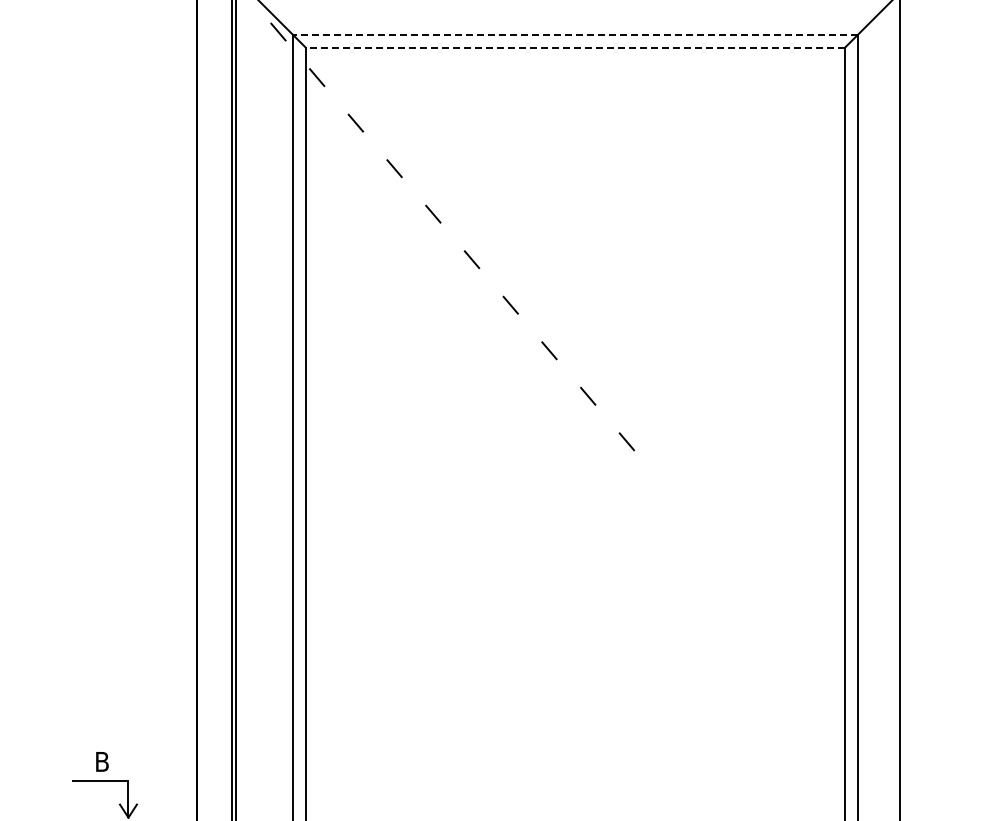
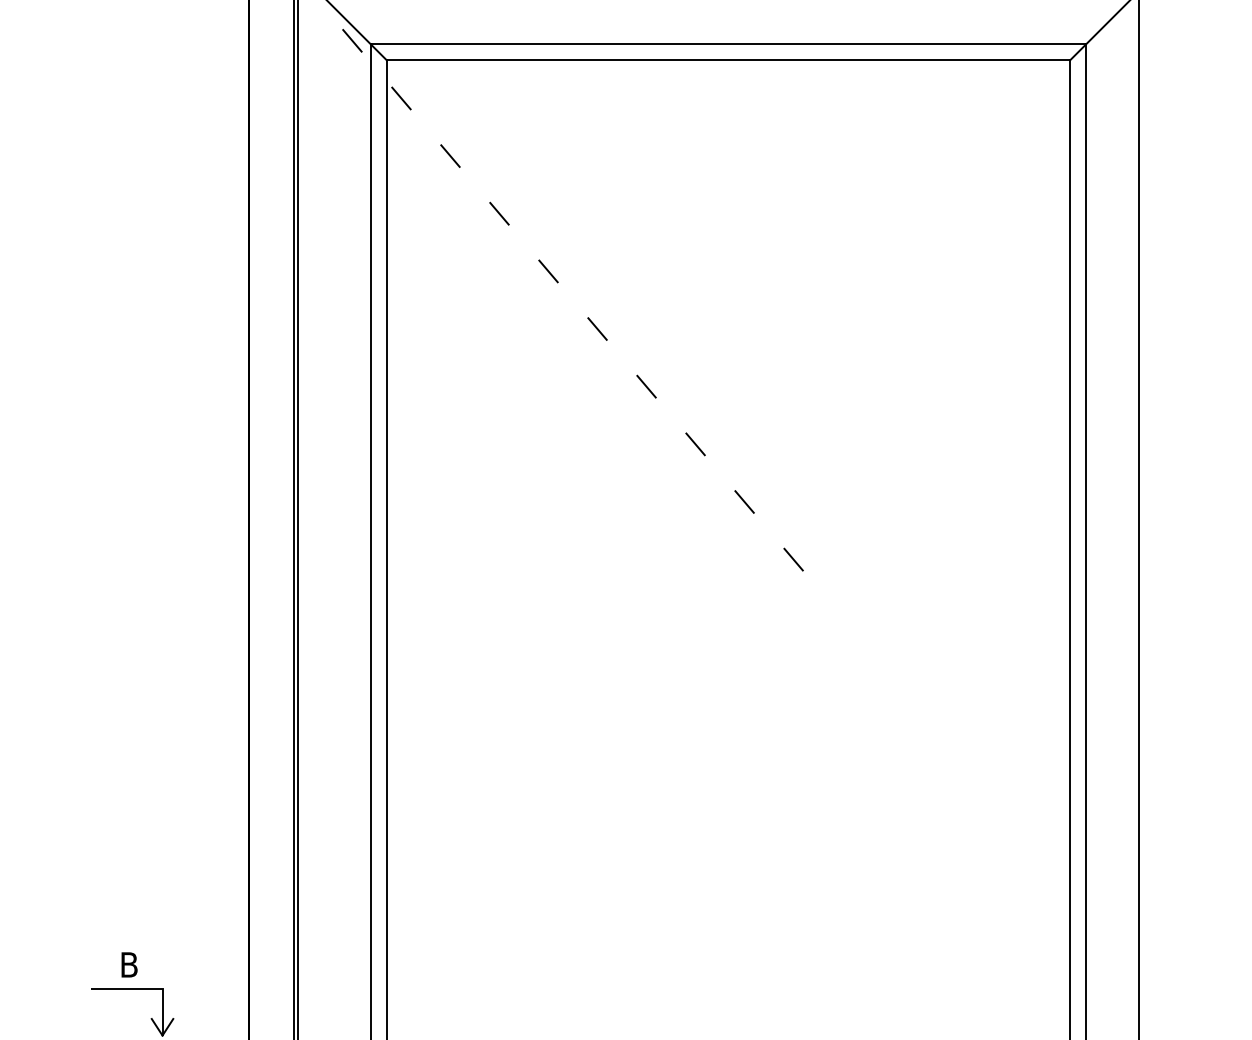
line: (574, 34) -> (727, 43), dashed -> solid
line: (575, 47) -> (728, 60), dashed -> solid

